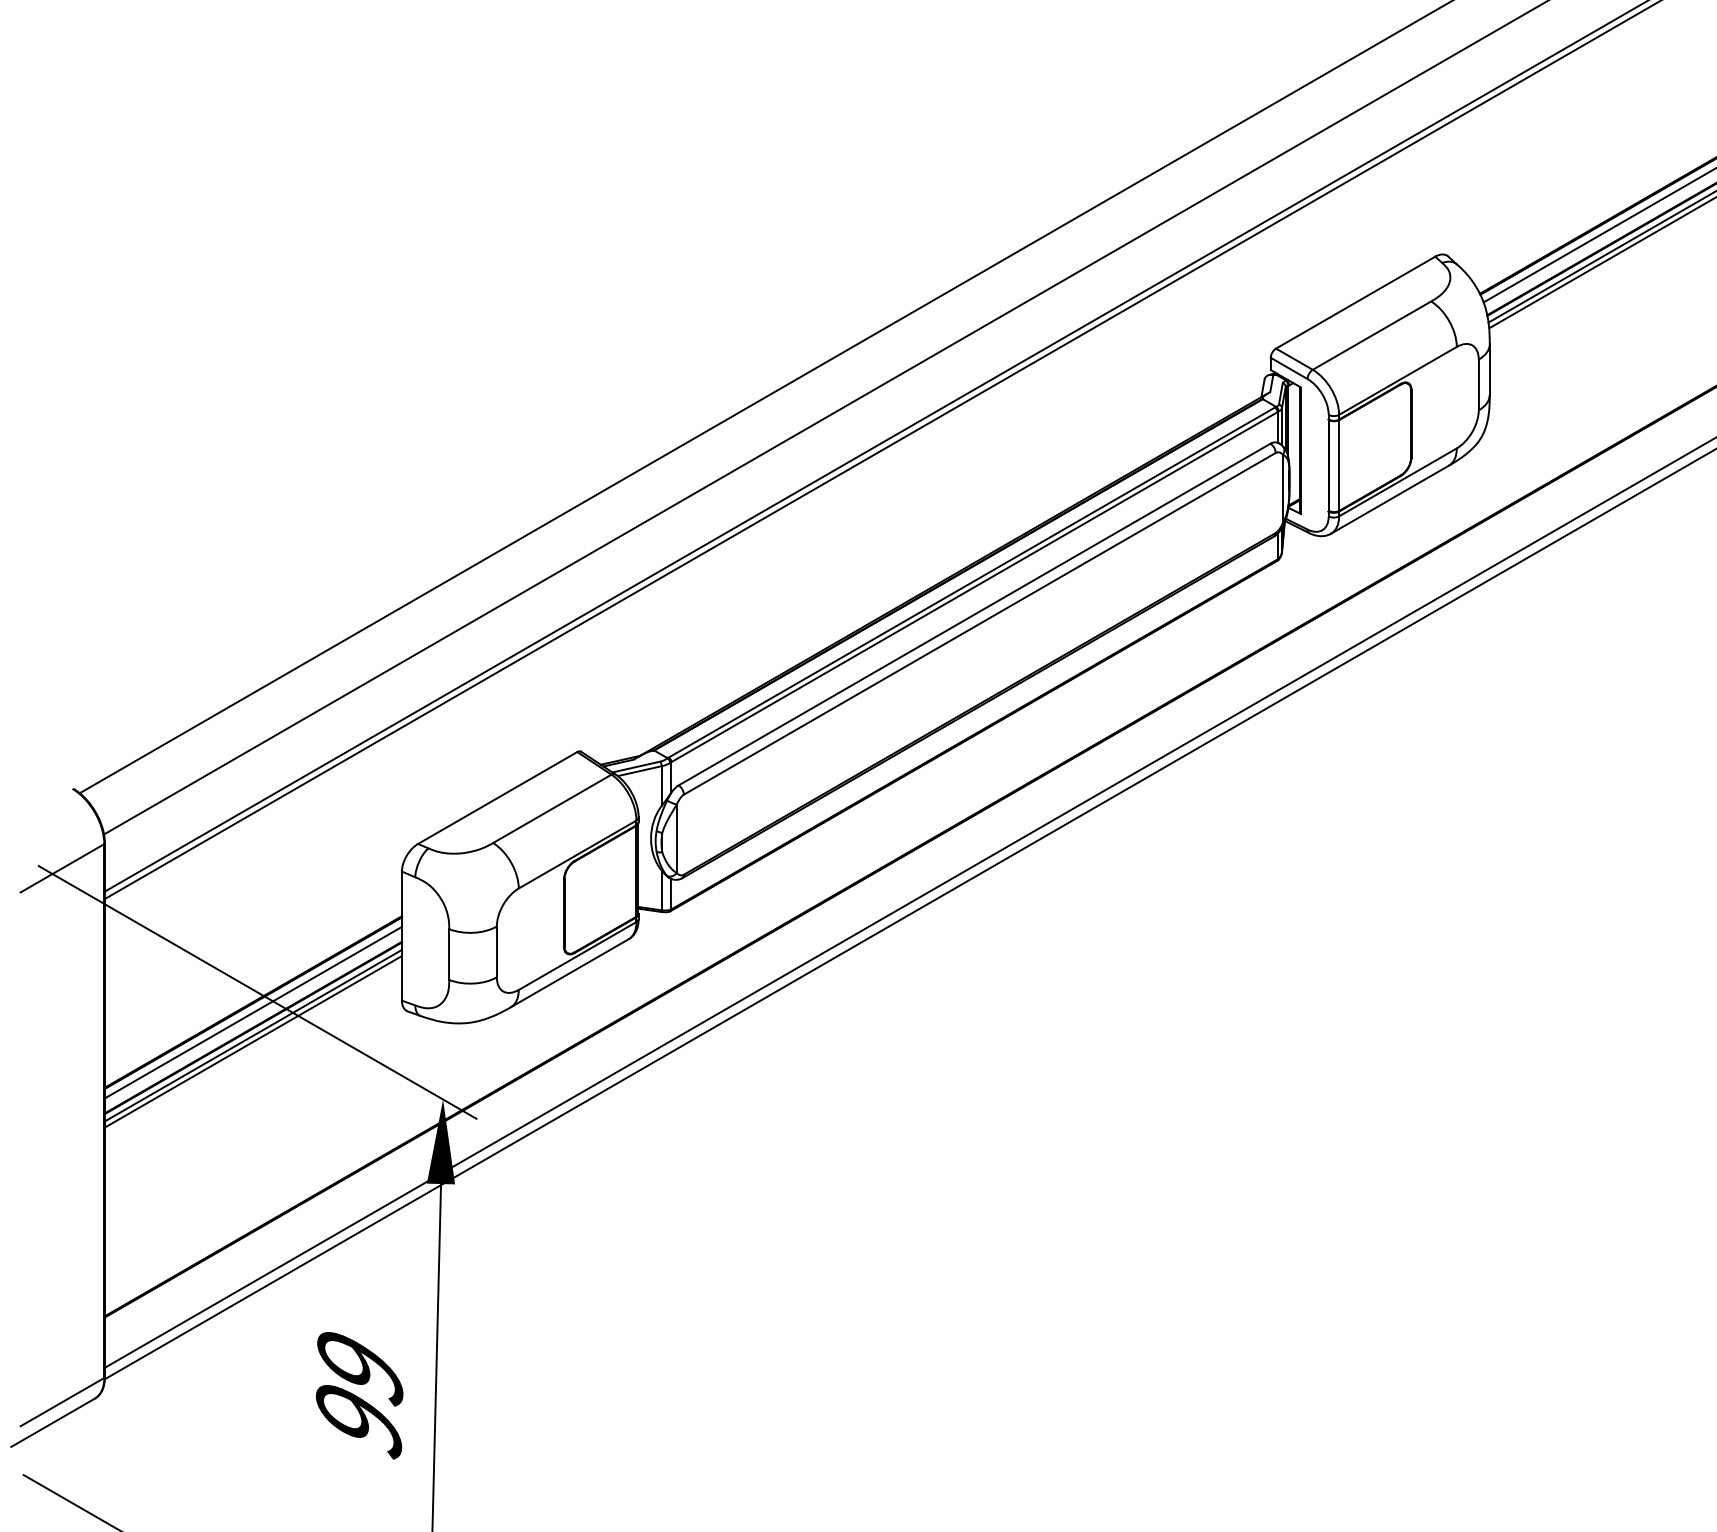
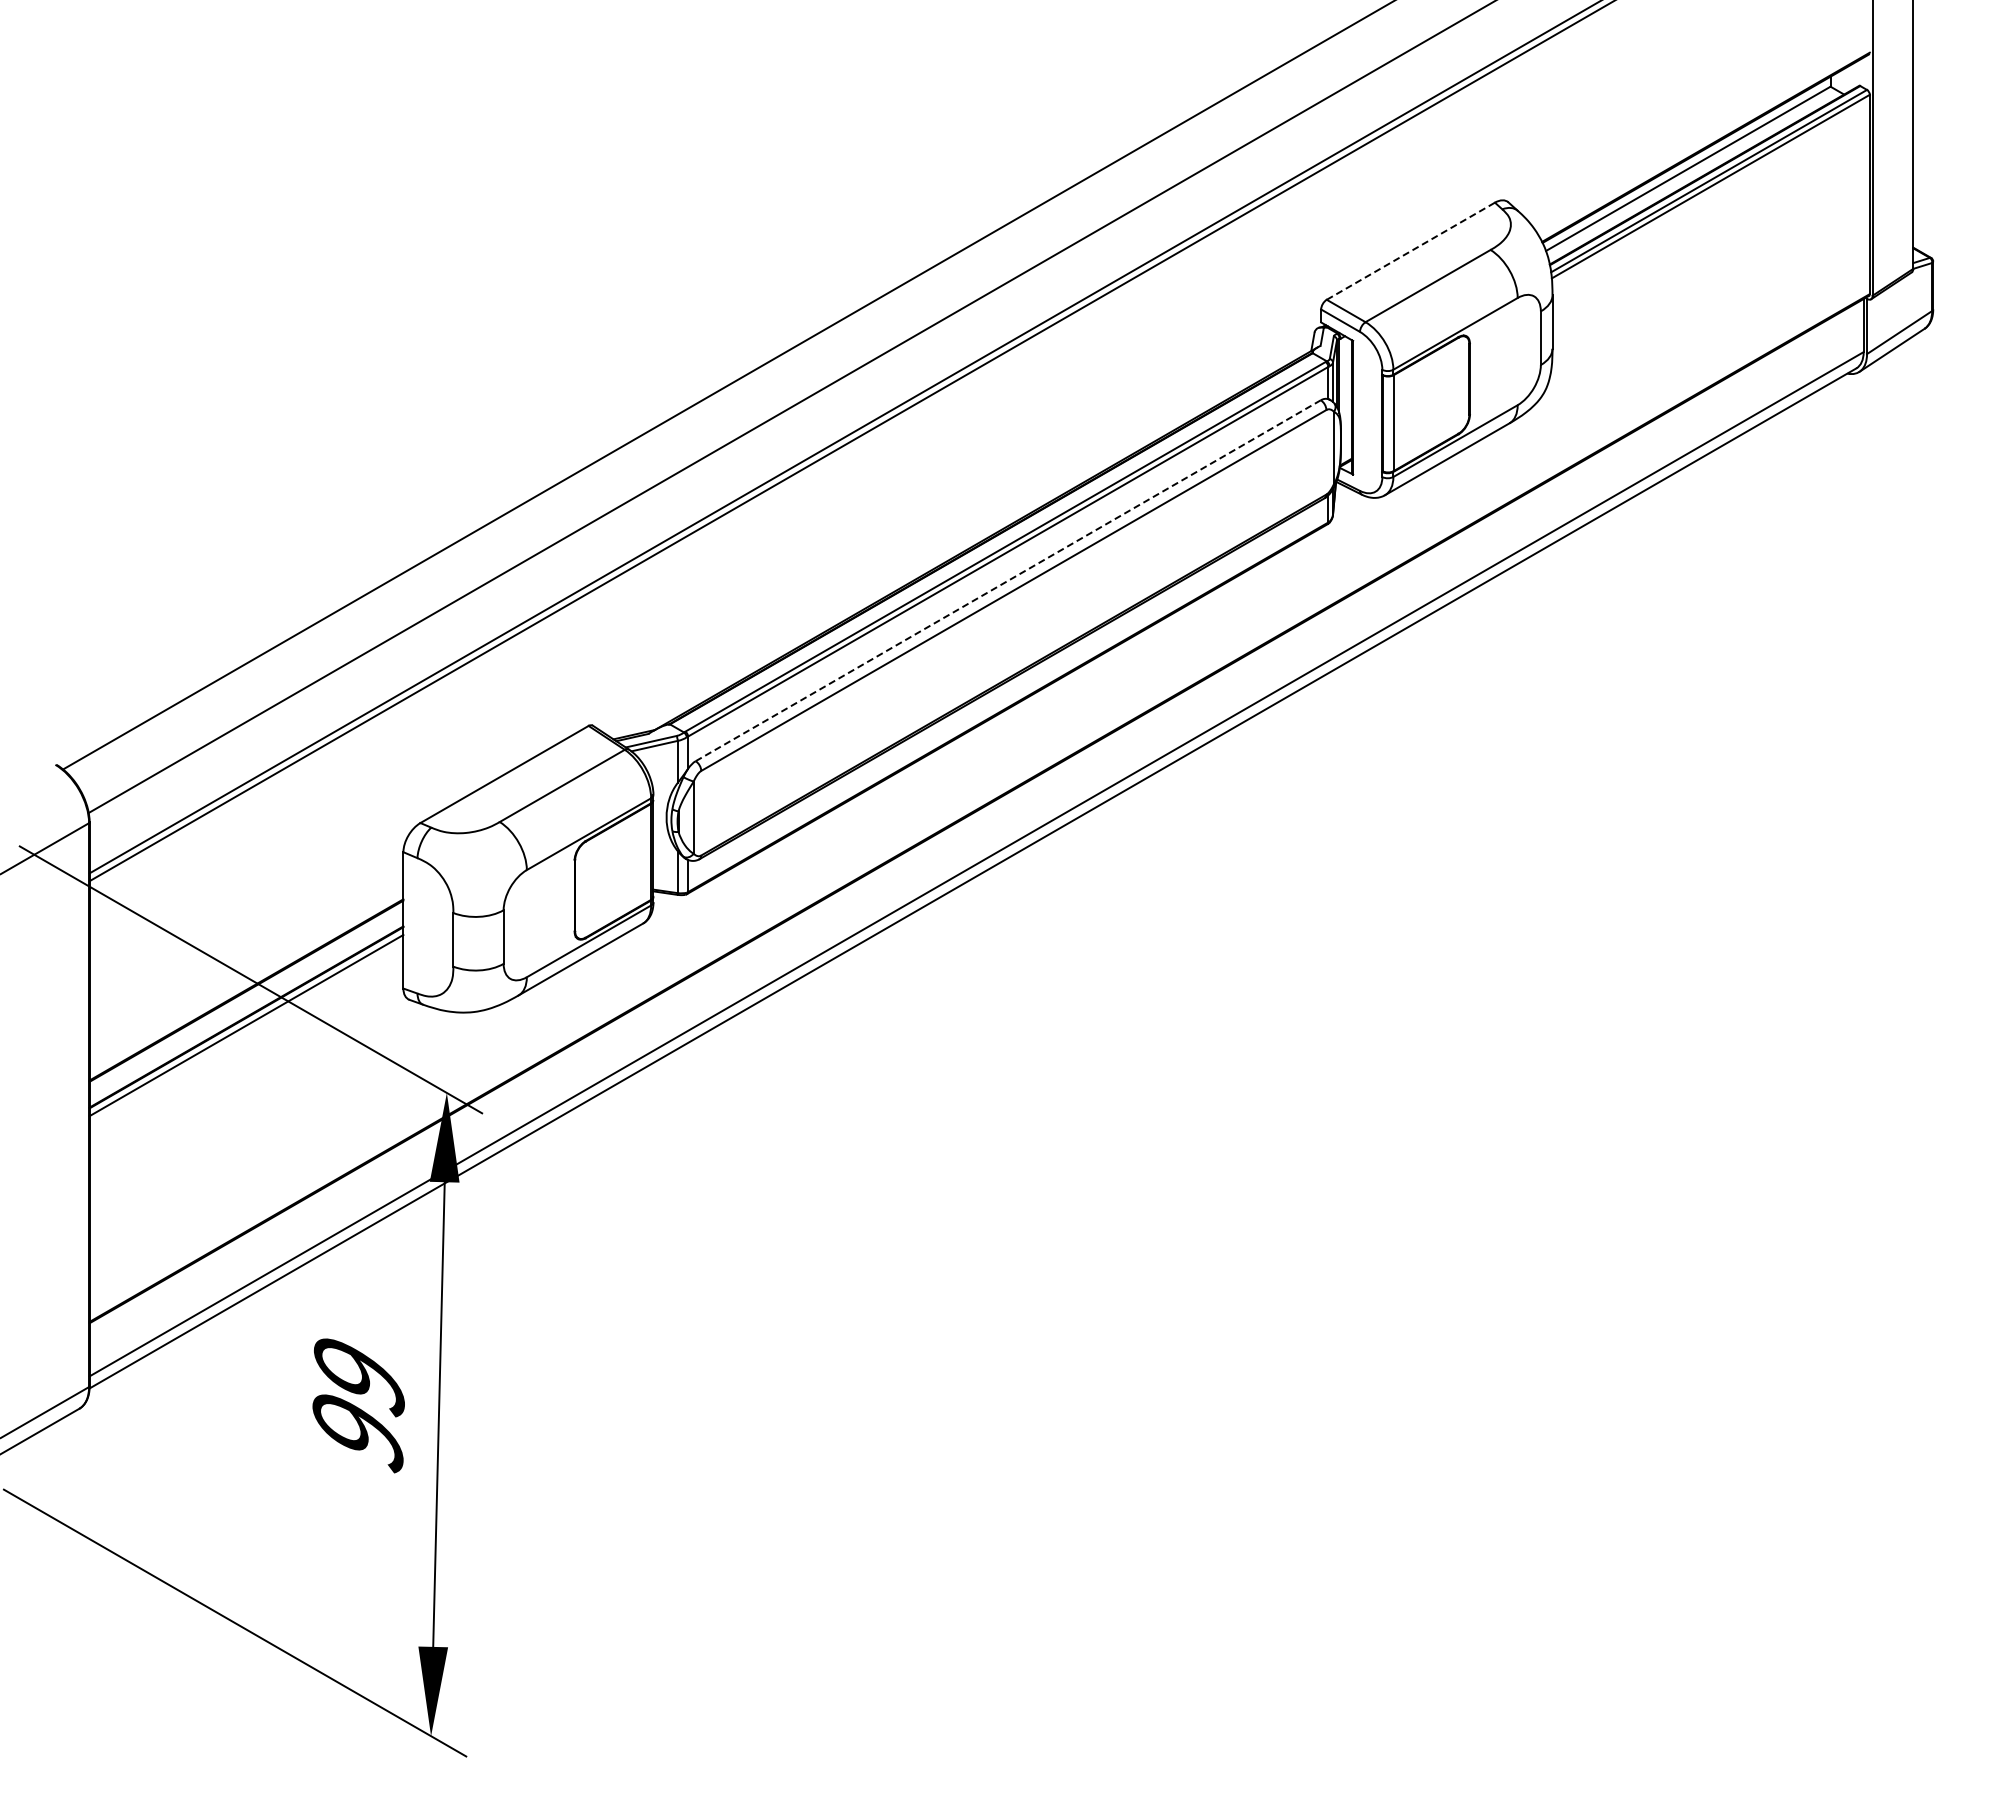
line: (1356, 301) -> (1411, 250), solid -> dashed
line: (974, 614) -> (1008, 580), solid -> dashed
line: (253, 1011) -> (246, 1000), removed
line: (253, 1041) -> (246, 1031), removed

